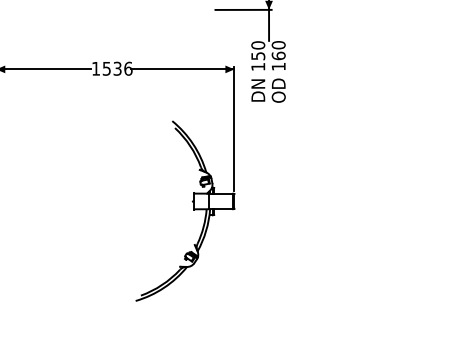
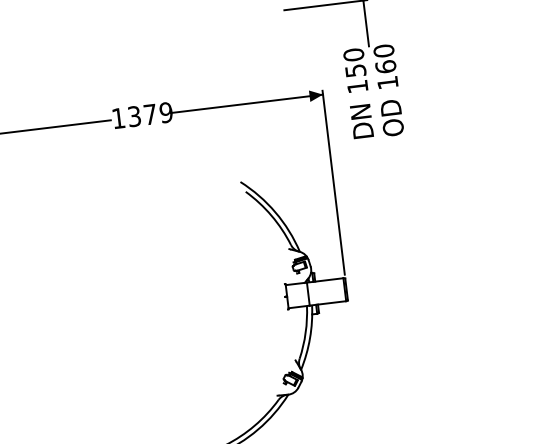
text: (117, 68) -> (150, 114), 1536 -> 1379

